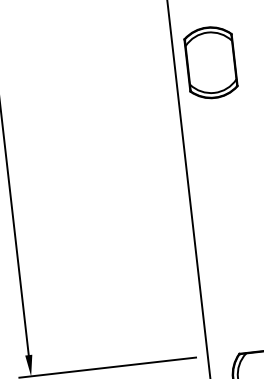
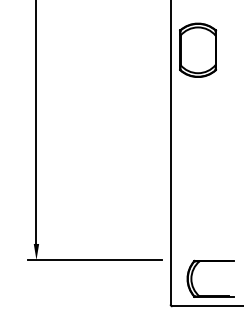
part: (211, 61) -> (198, 49), moved

